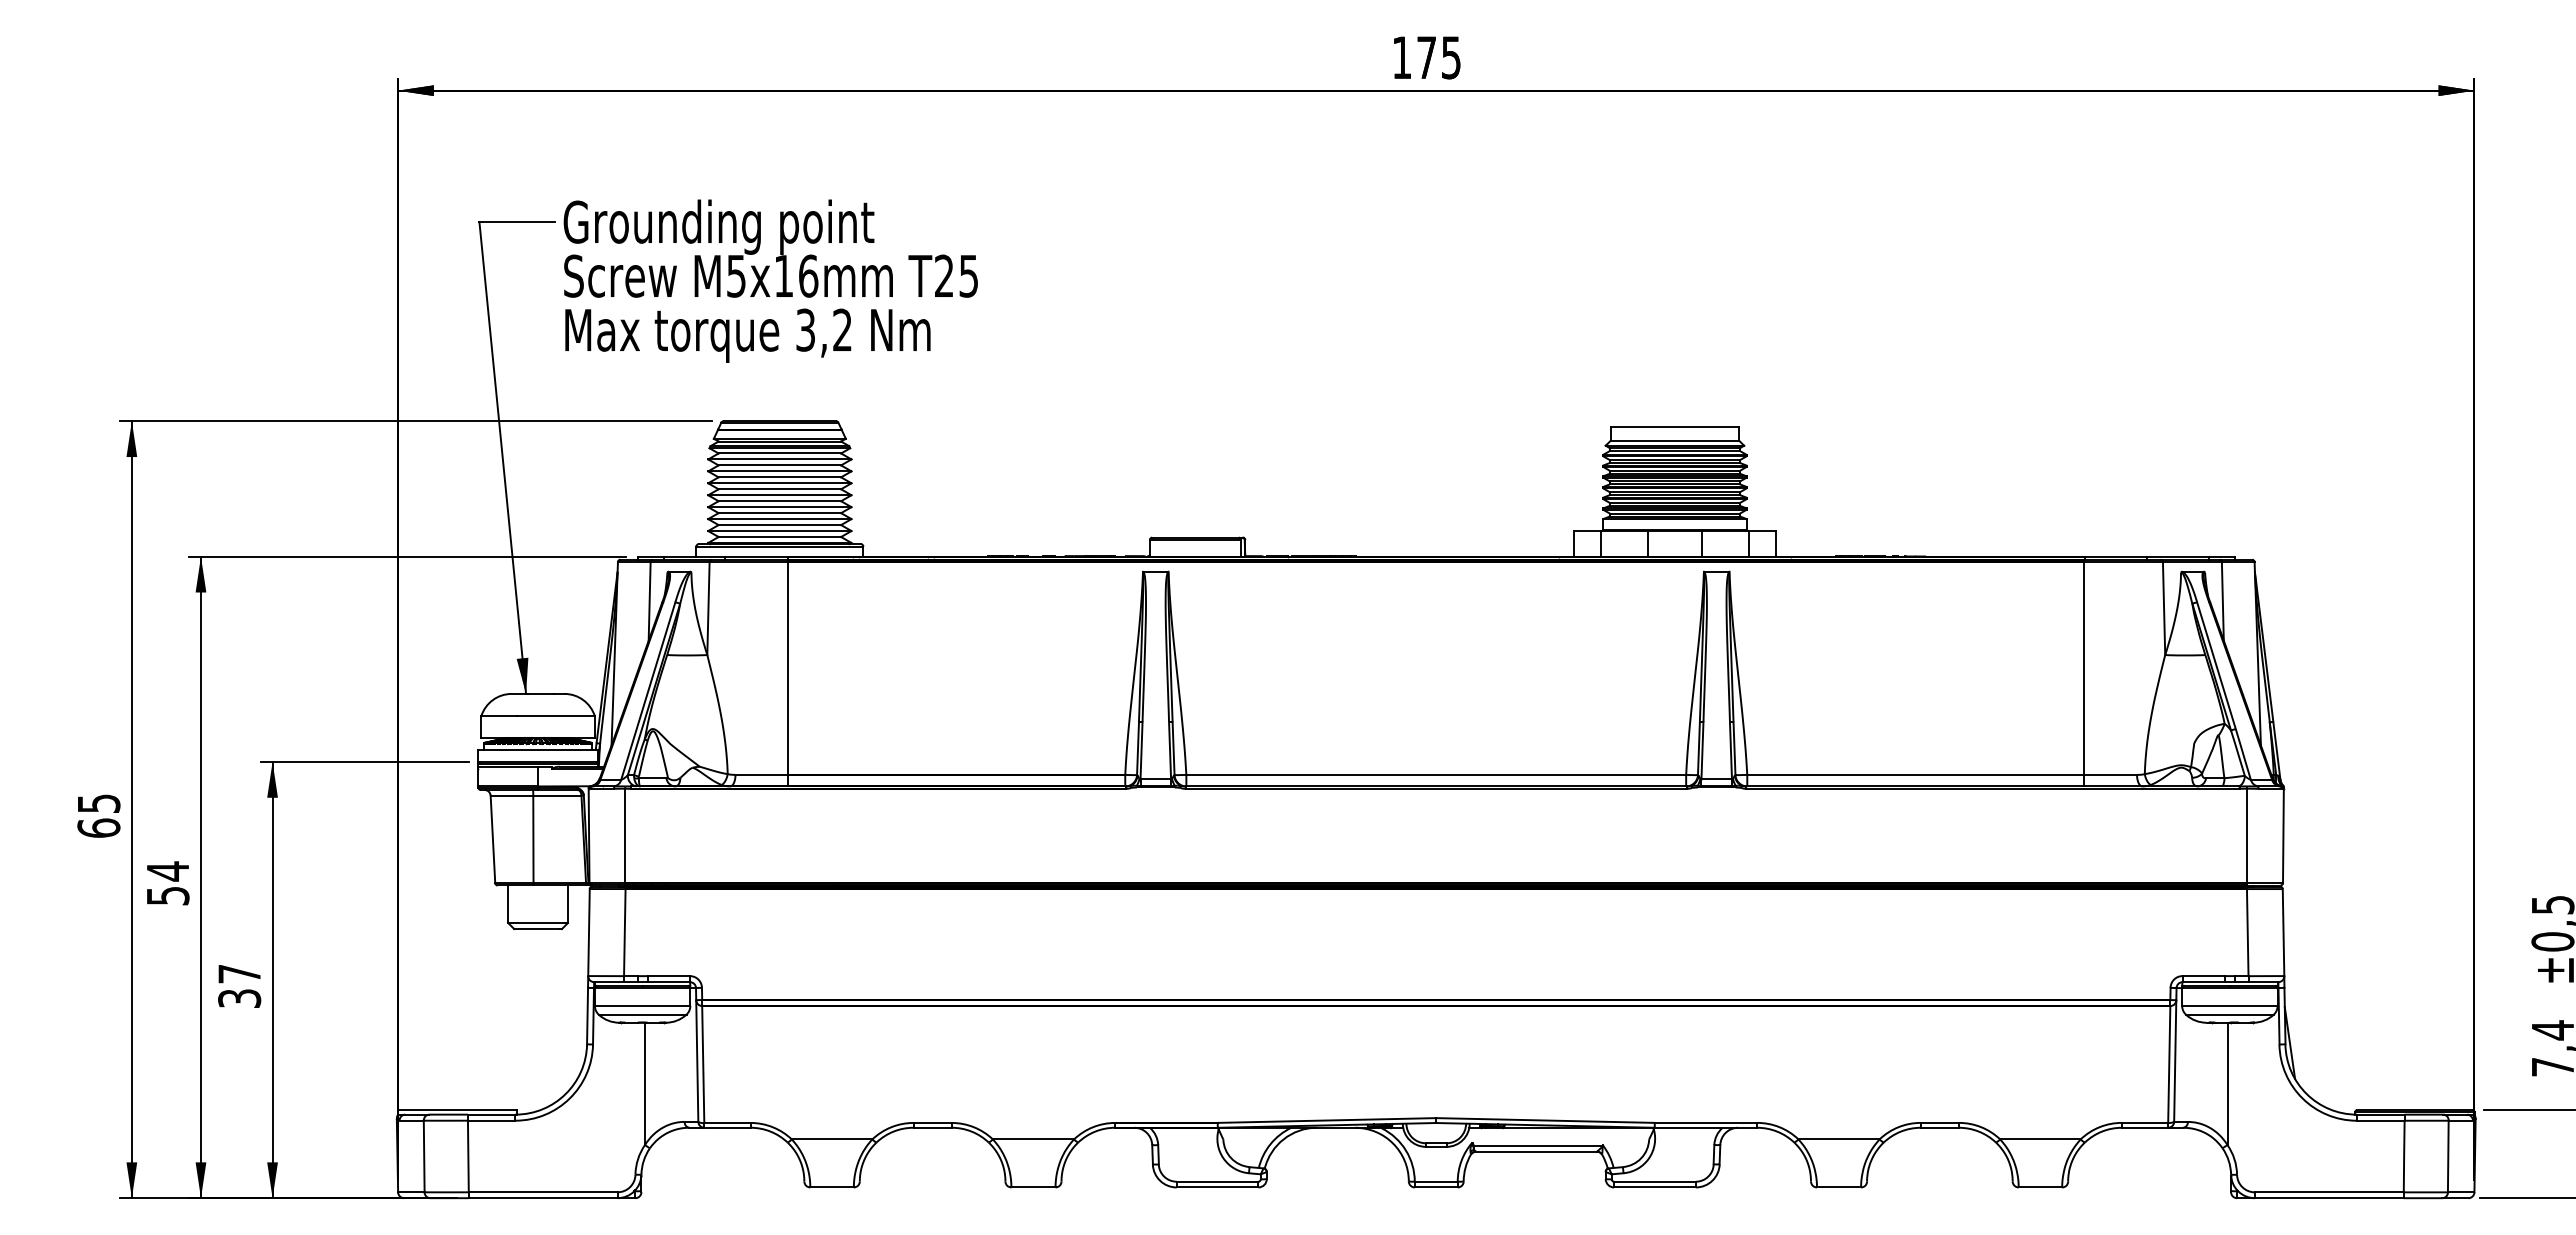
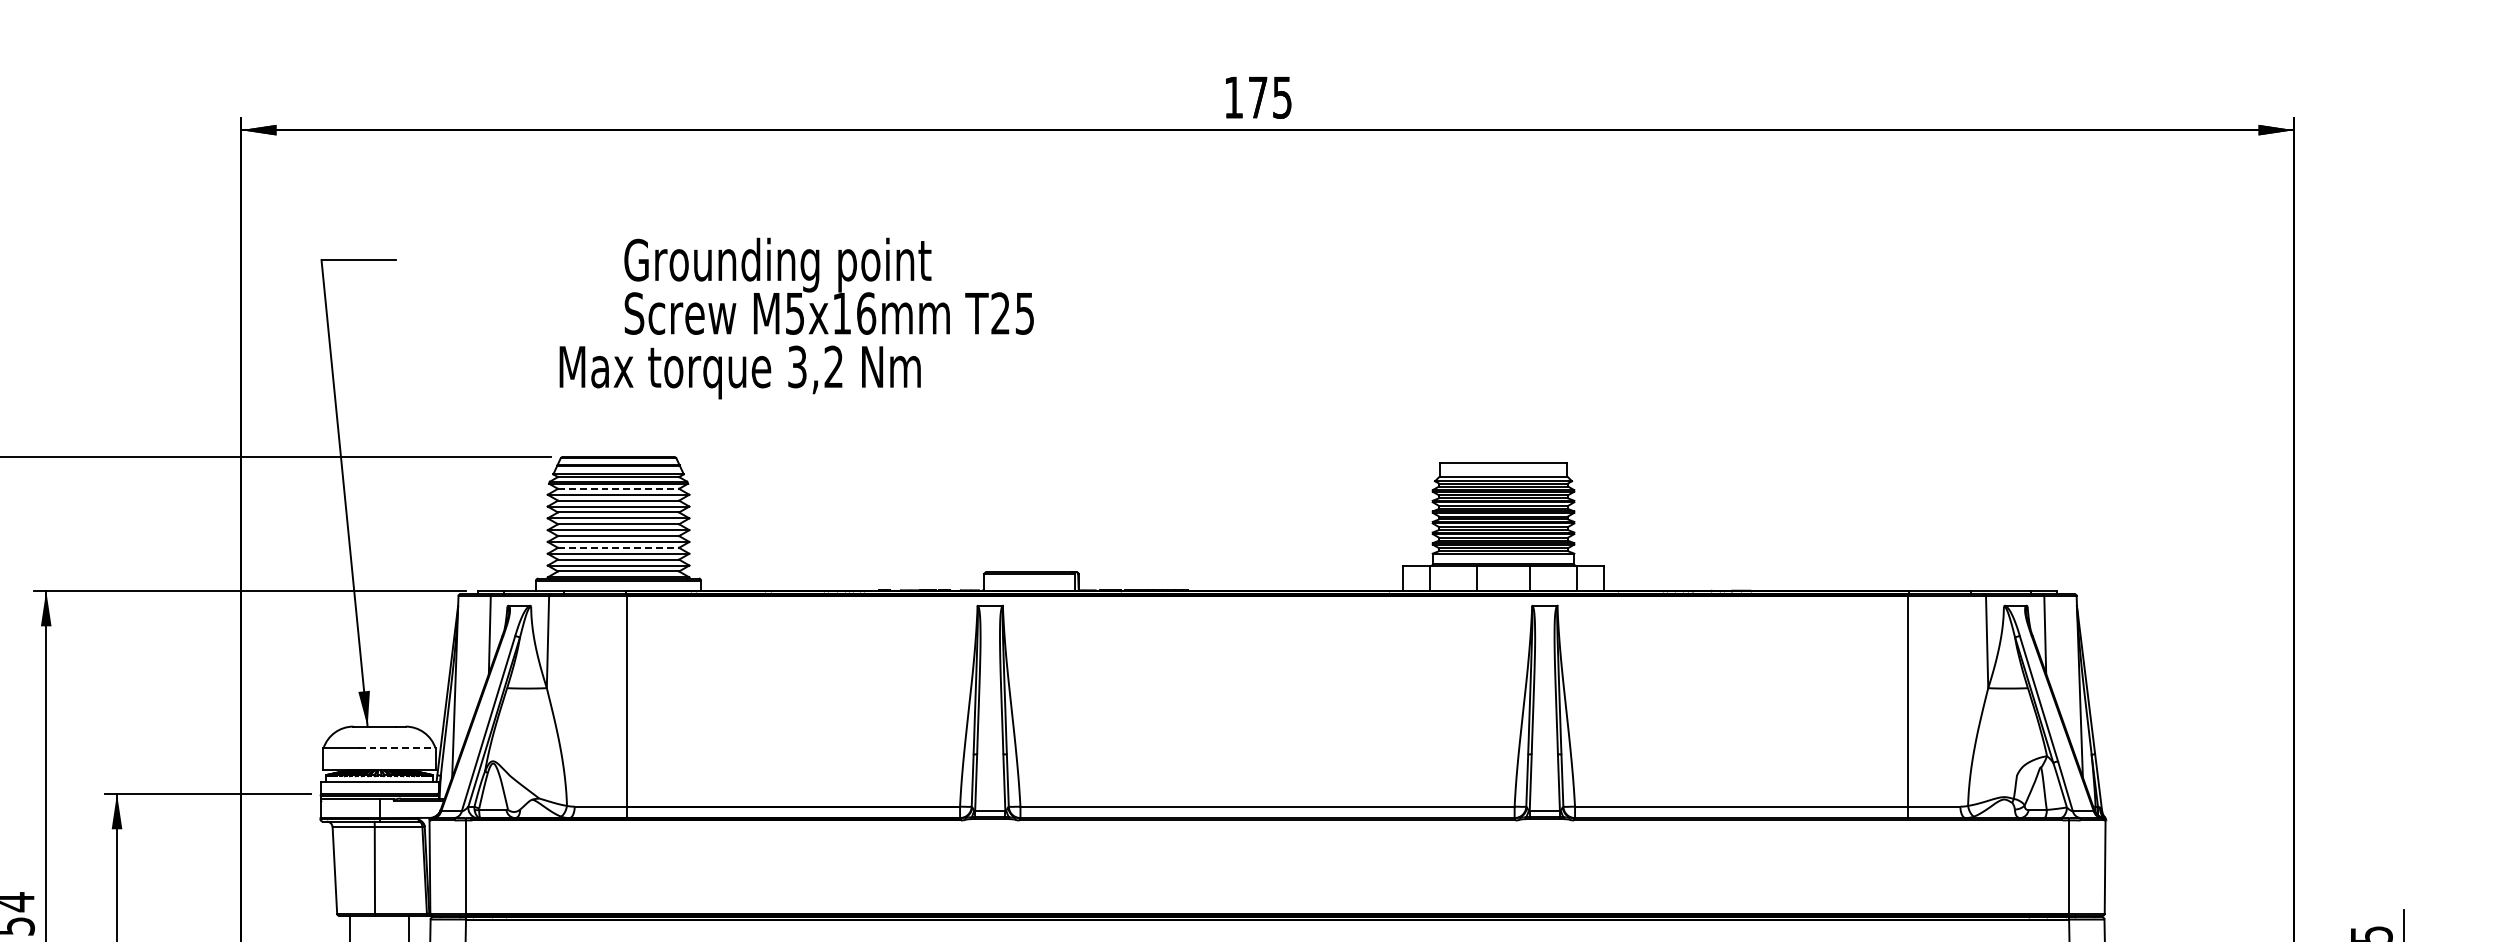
text: (770, 248) -> (828, 286), moved
text: (747, 335) -> (739, 372), moved
line: (780, 453) -> (619, 488), solid -> dashed
line: (780, 513) -> (619, 548), solid -> dashed
line: (555, 716) -> (396, 748), solid -> dashed

